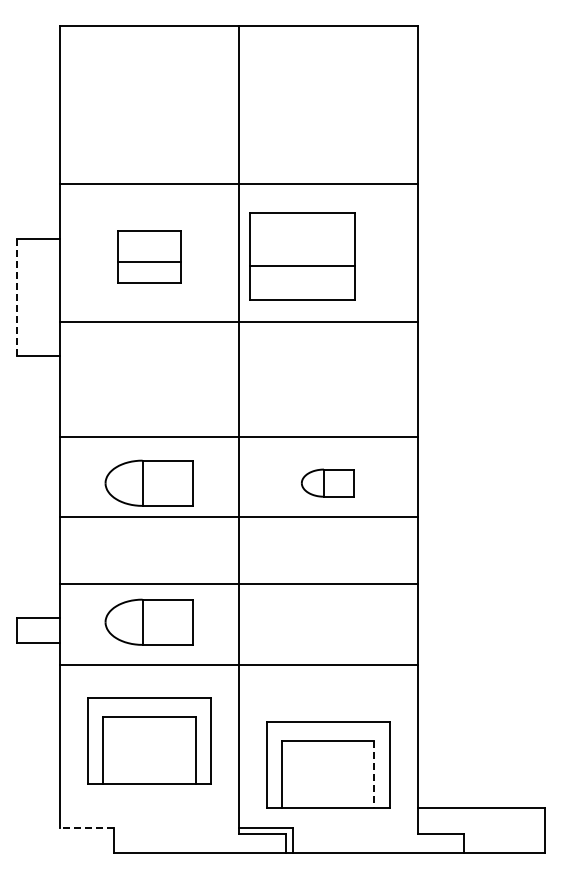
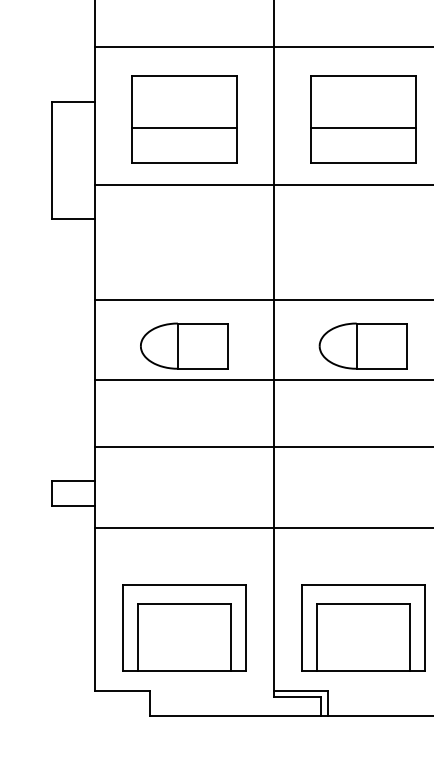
part: (149, 256) -> (184, 119), size x1.67
part: (302, 256) -> (363, 119), moved
line: (16, 297) -> (51, 160), dashed -> solid
part: (327, 482) -> (362, 345), size x1.67
part: (148, 621) -> (183, 484), removed
part: (149, 740) -> (184, 627), moved
line: (374, 774) -> (409, 637), dashed -> solid
line: (86, 827) -> (121, 690), dashed -> solid

